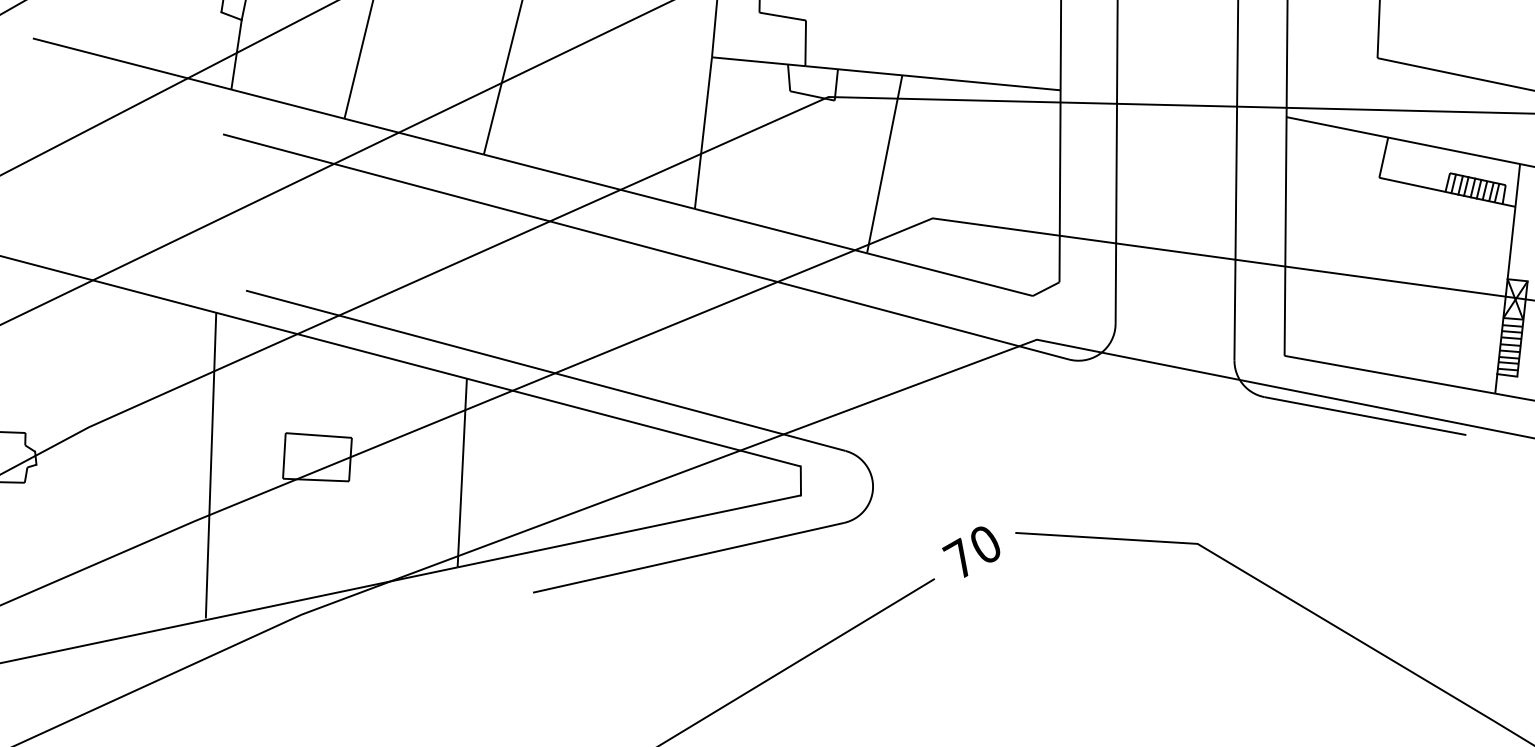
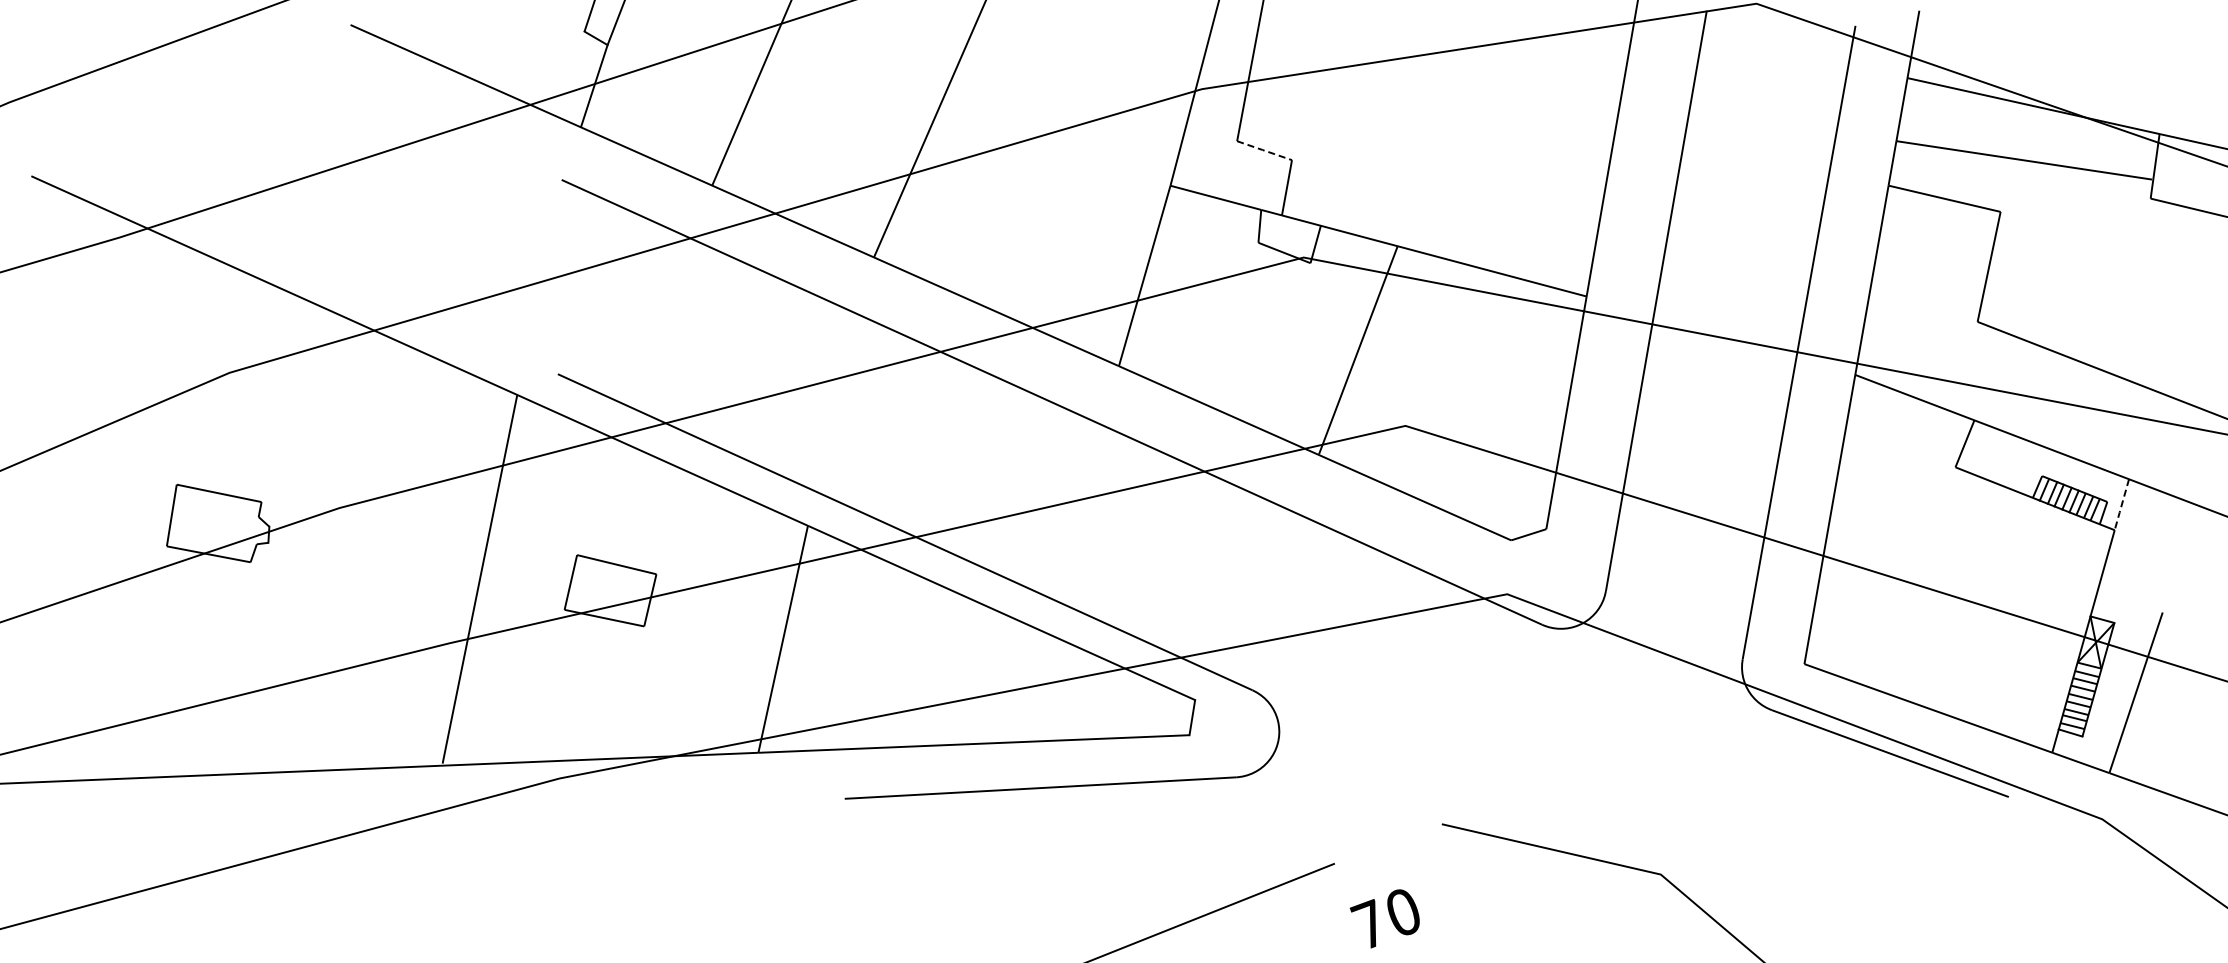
line: (781, 16) -> (1263, 150), solid -> dashed
line: (1517, 186) -> (2121, 505), solid -> dashed
text: (971, 552) -> (1384, 918), moved

